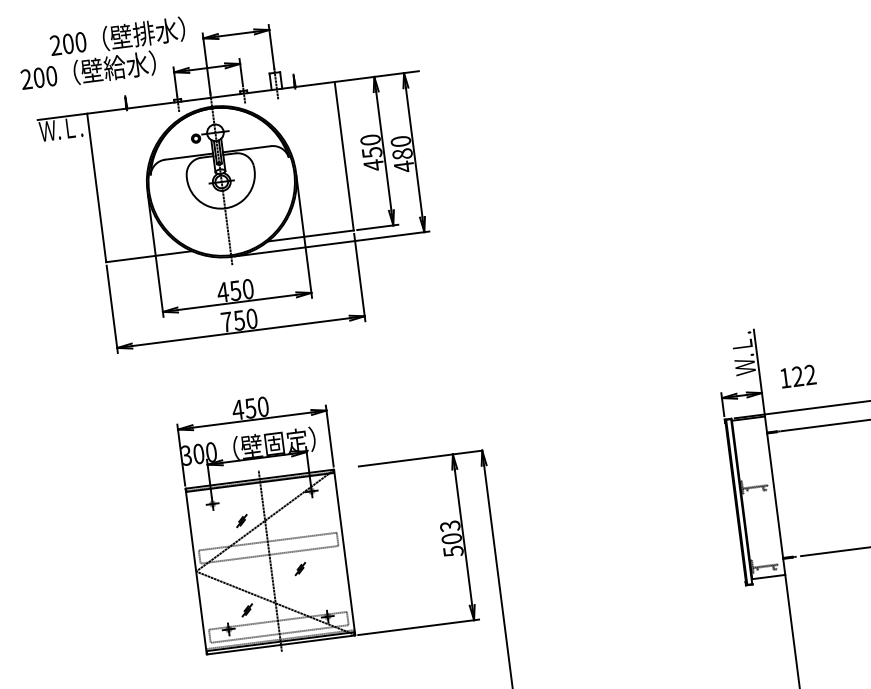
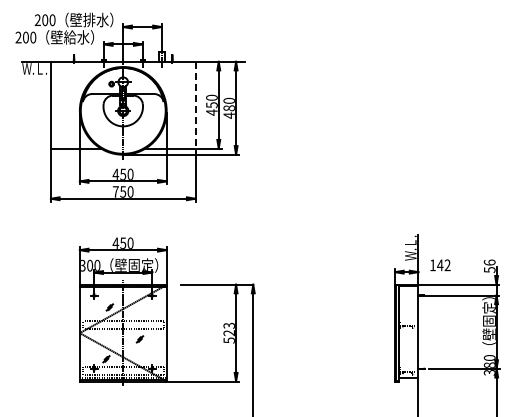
line: (344, 156) -> (195, 105), solid -> dashed
text: (798, 376) -> (440, 265), 122 -> 142
text: (450, 539) -> (228, 333), 503 -> 523

